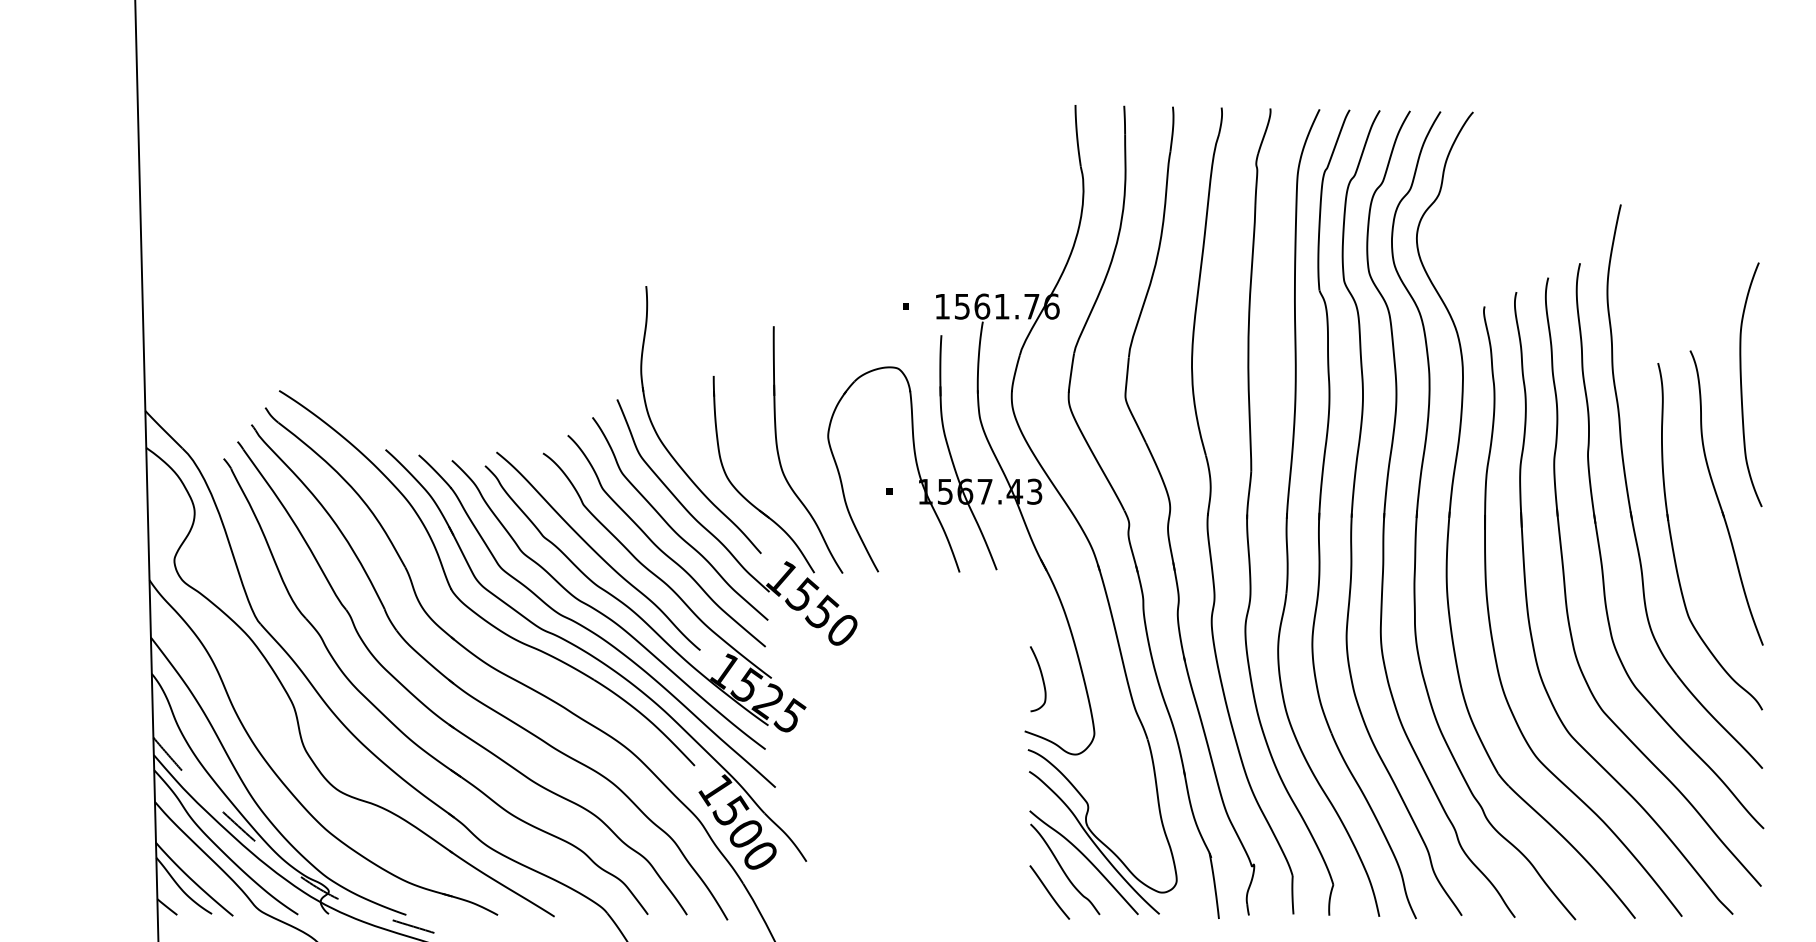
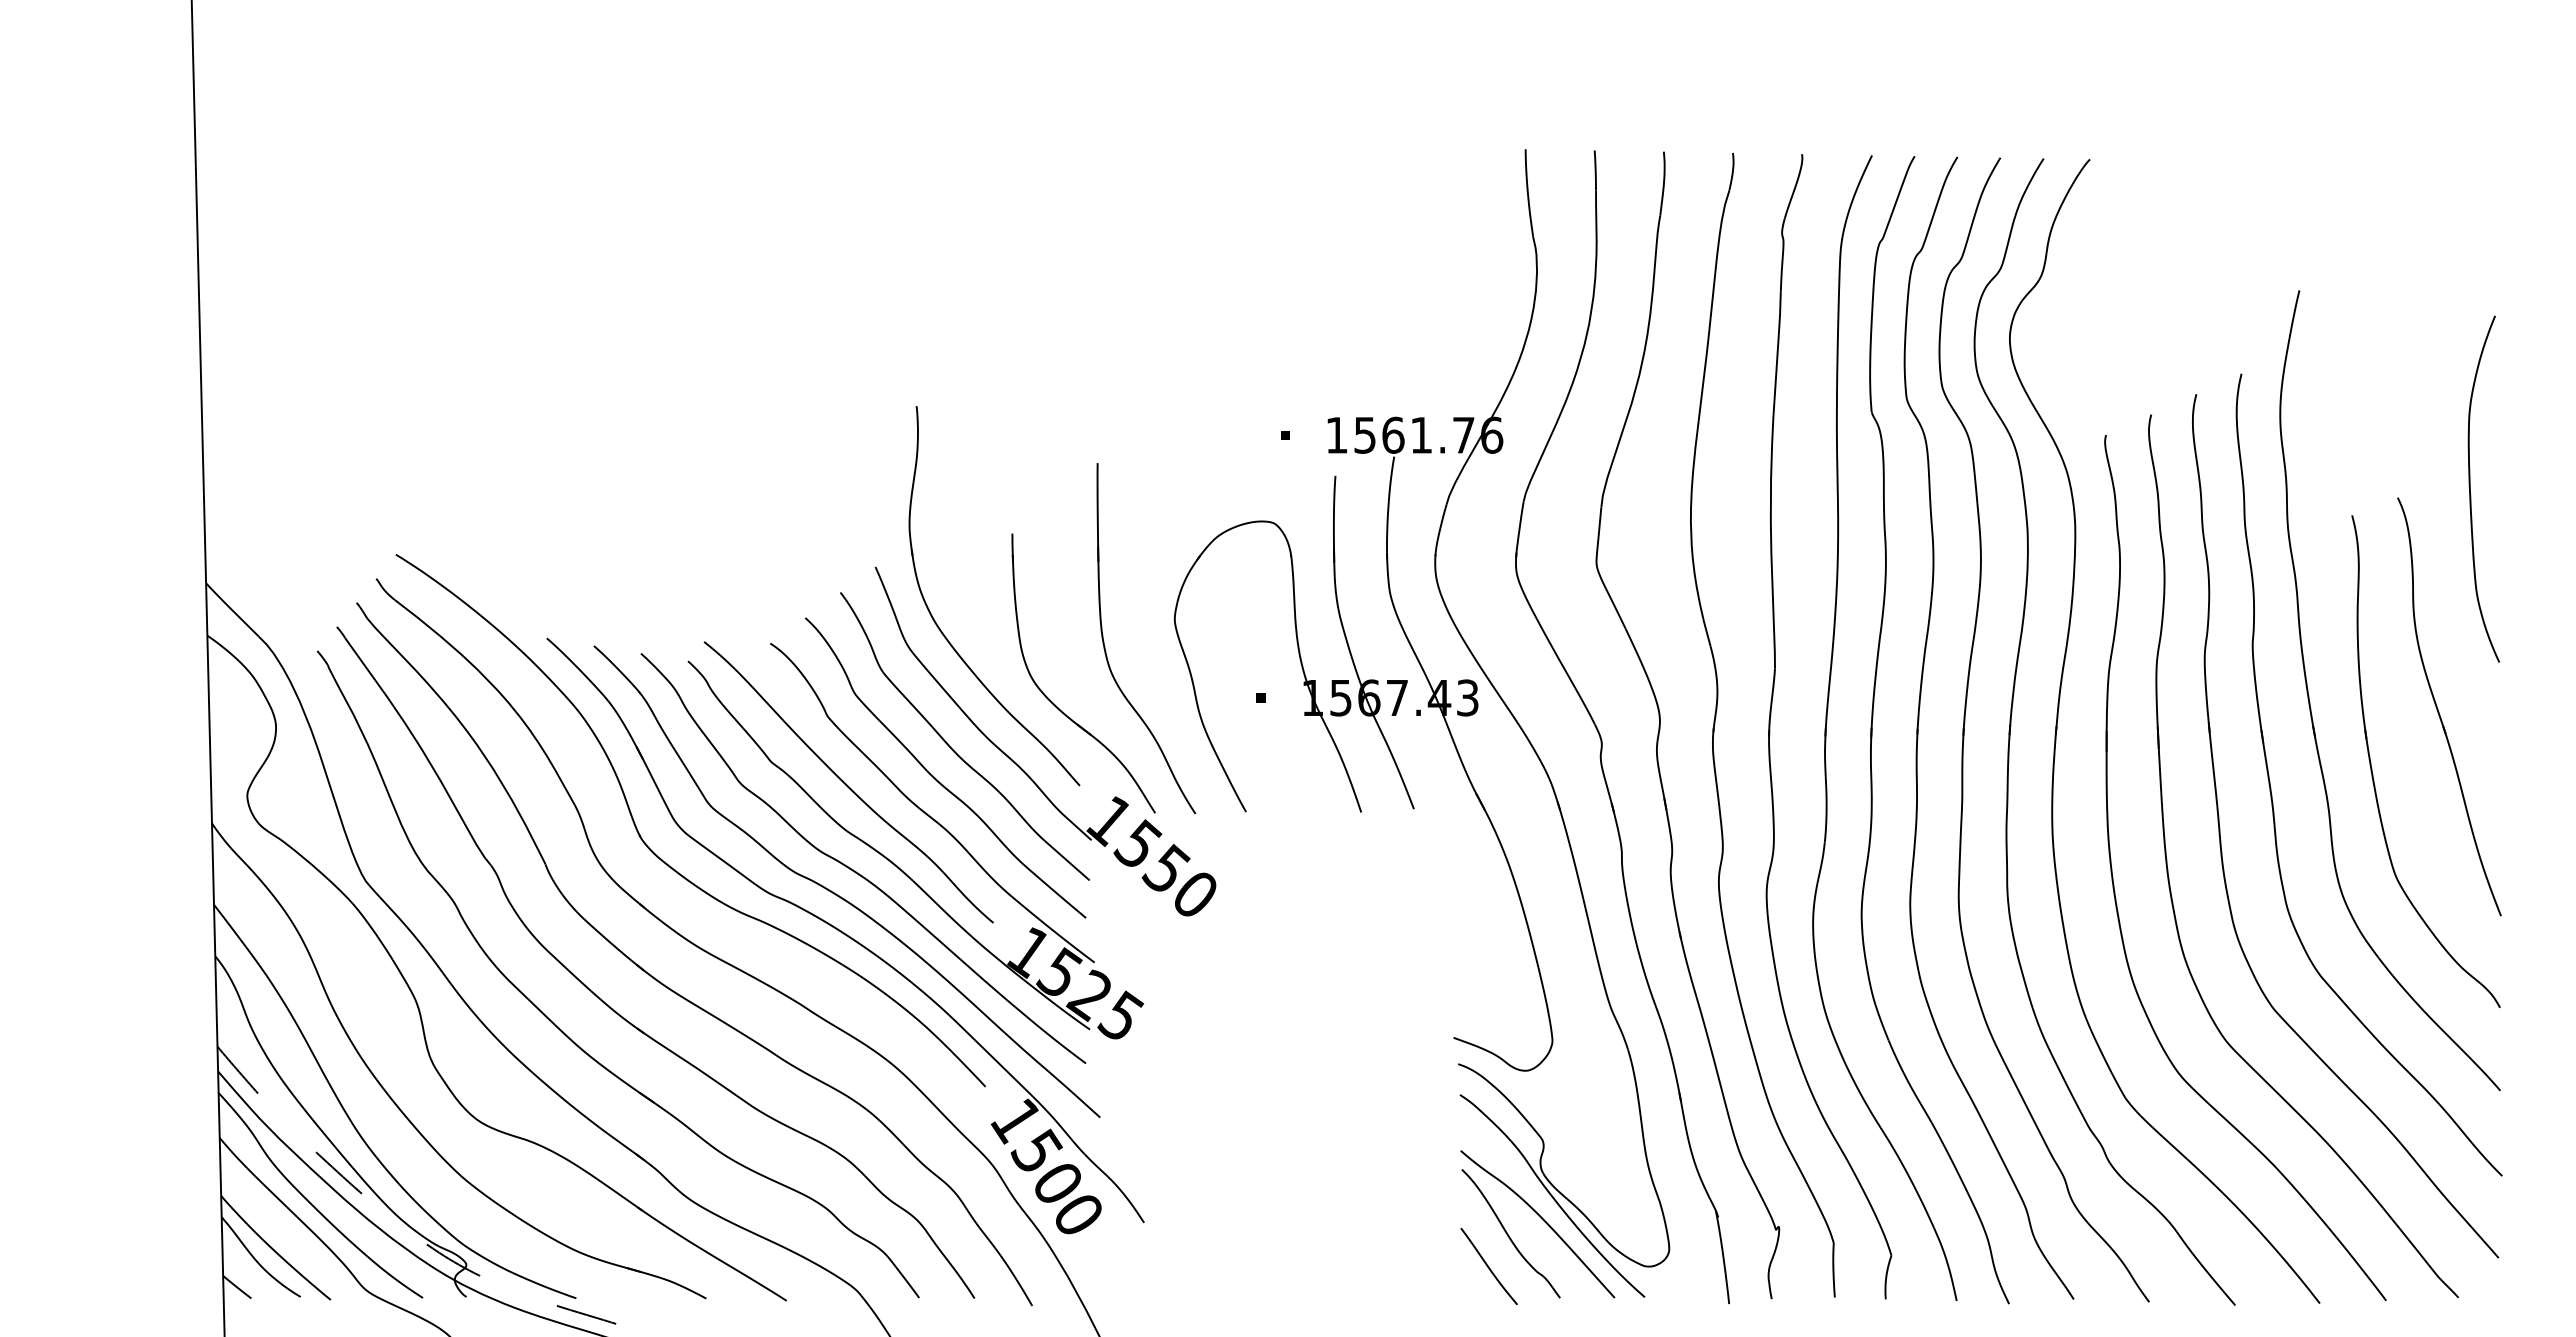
curve: (1741, 384) -> (2470, 488), moved
curve: (1041, 676) -> (1477, 960), removed

